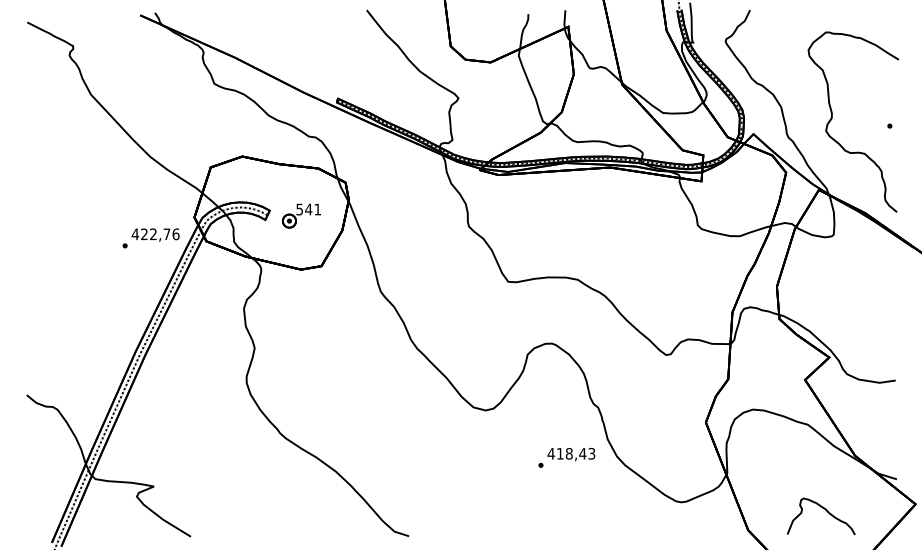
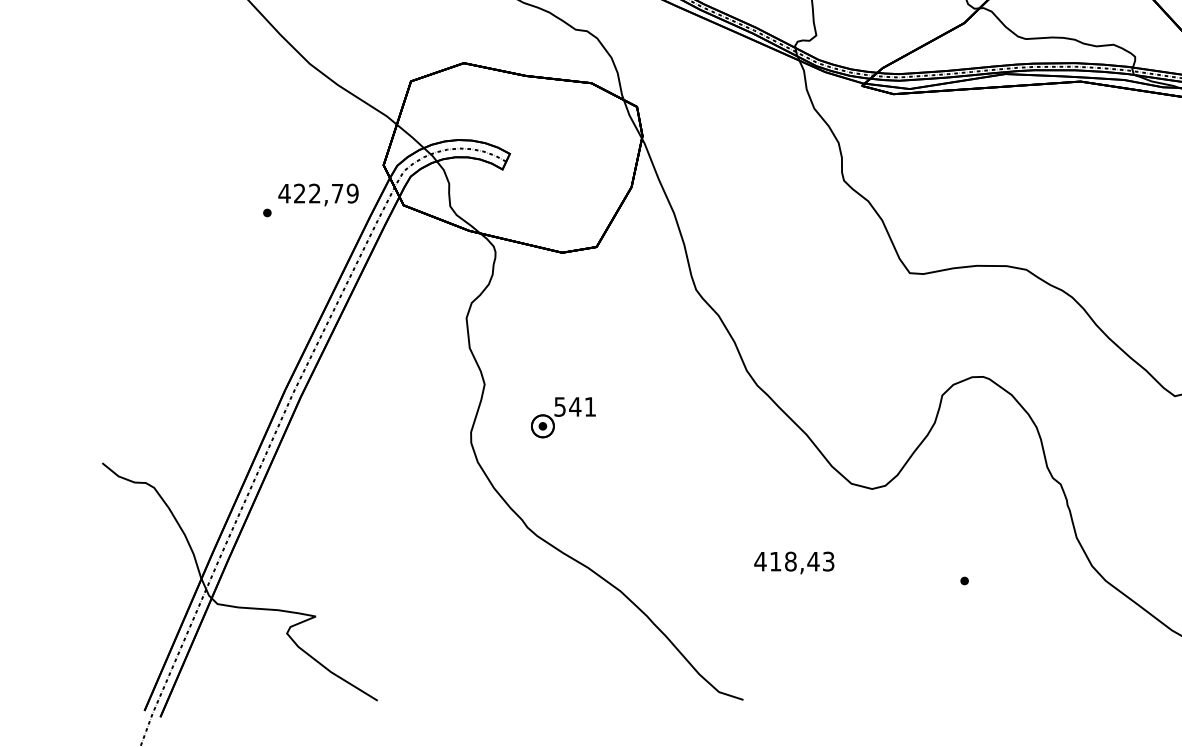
part: (301, 215) -> (563, 416), moved
text: (175, 234) -> (351, 193), 422,76 -> 422,79
text: (571, 454) -> (794, 562), moved

